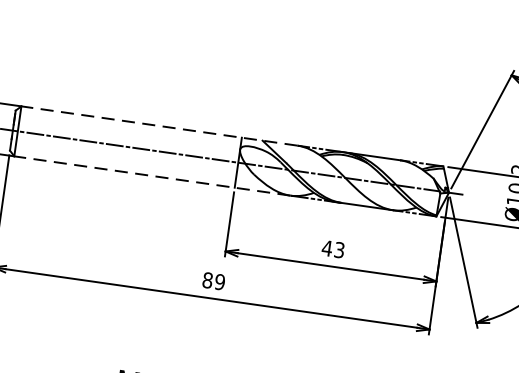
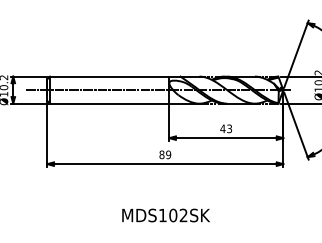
line: (159, 125) -> (124, 76), dashed -> solid
line: (151, 175) -> (124, 103), dashed -> solid

